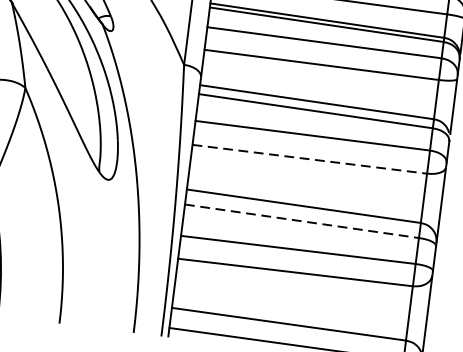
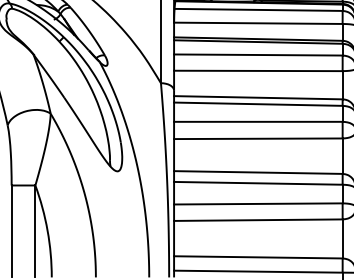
line: (310, 158) -> (258, 138), dashed -> solid
line: (302, 221) -> (258, 183), dashed -> solid

